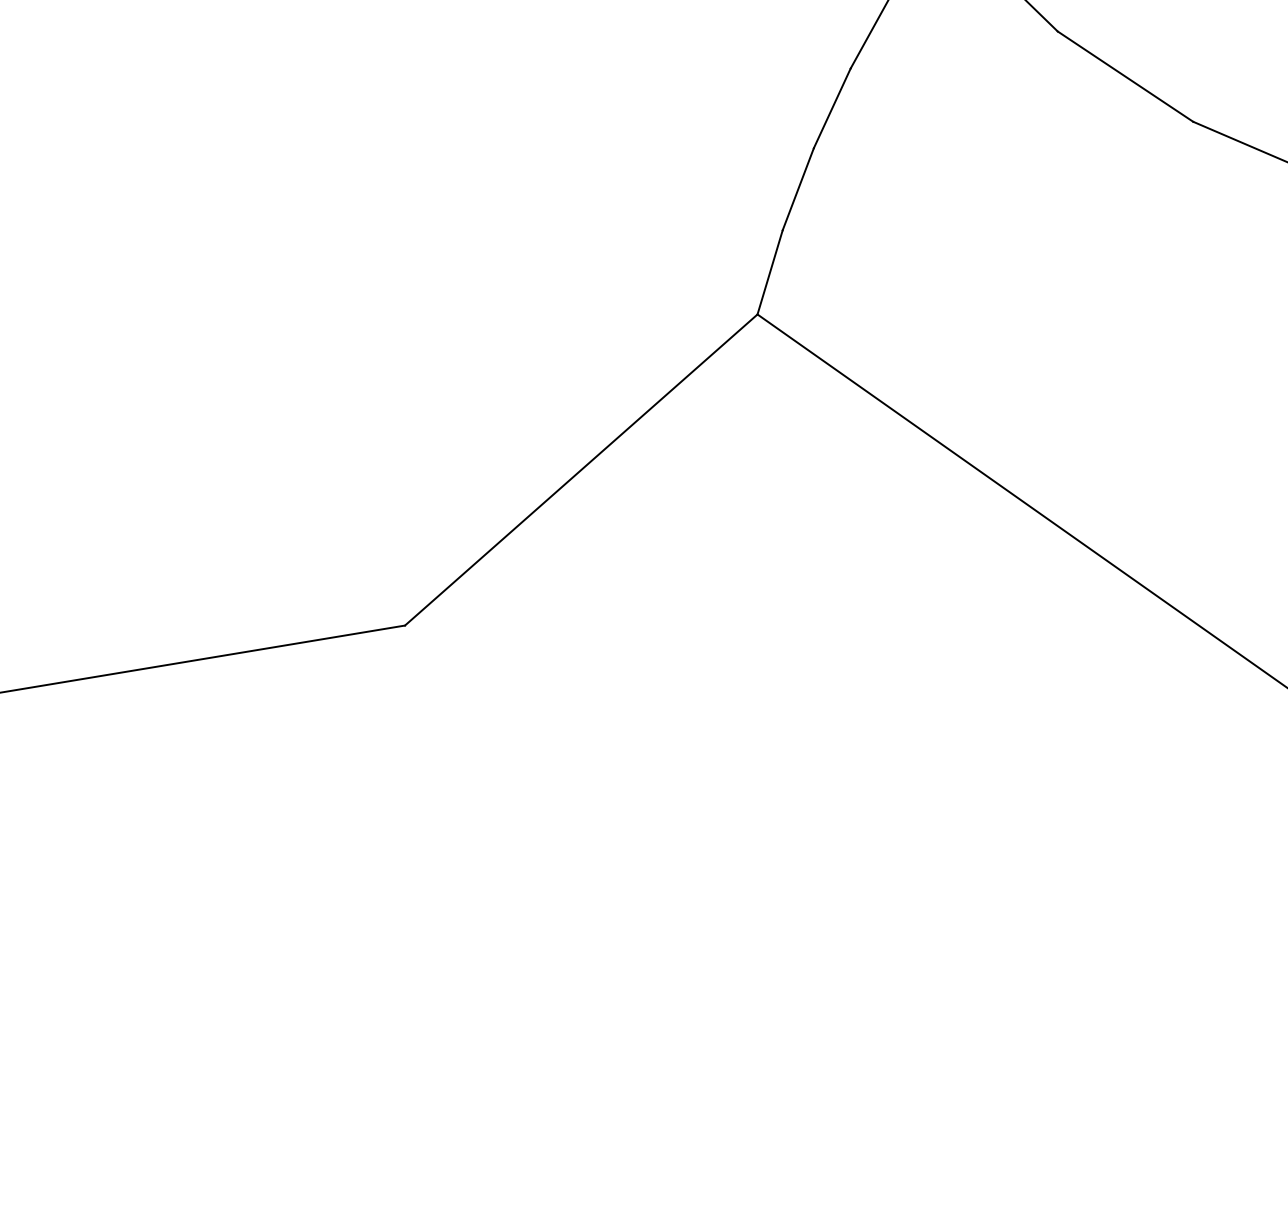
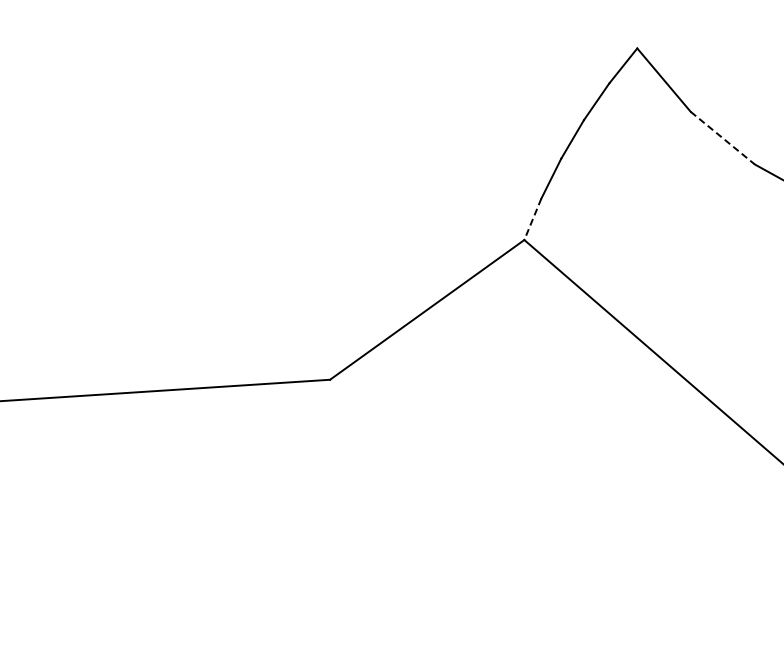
line: (1126, 77) -> (723, 138), solid -> dashed
line: (769, 272) -> (532, 219), solid -> dashed

